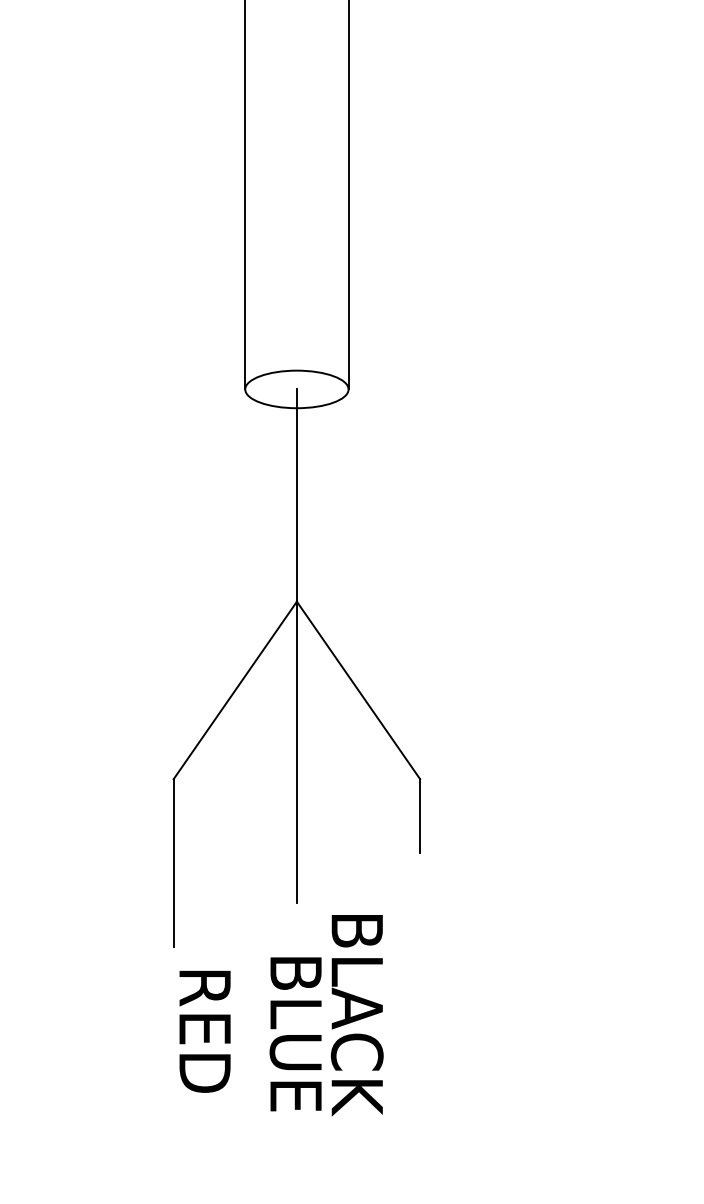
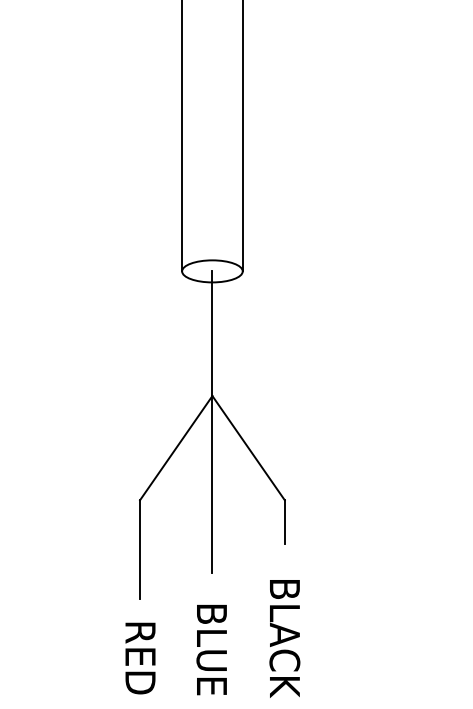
text: (356, 1014) -> (284, 638), moved
text: (205, 1031) -> (140, 658), moved

